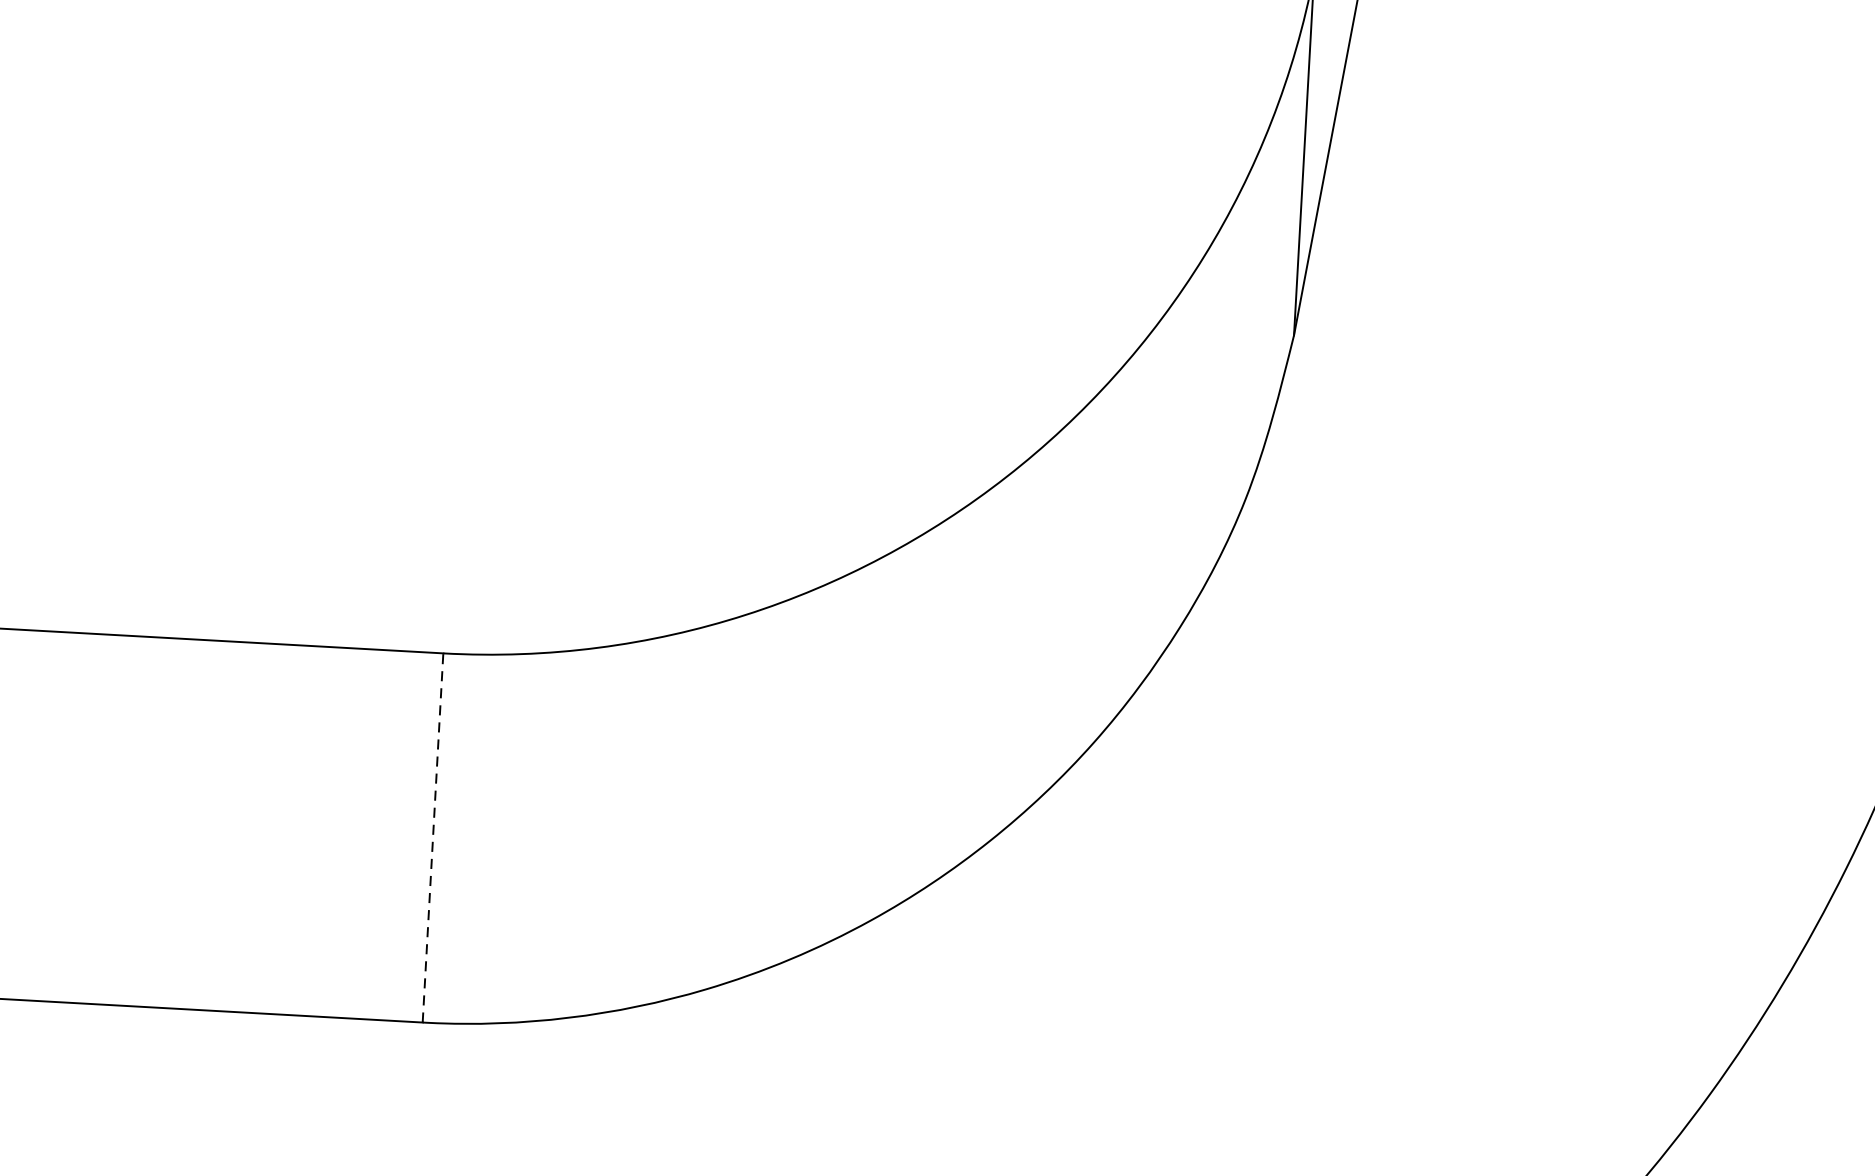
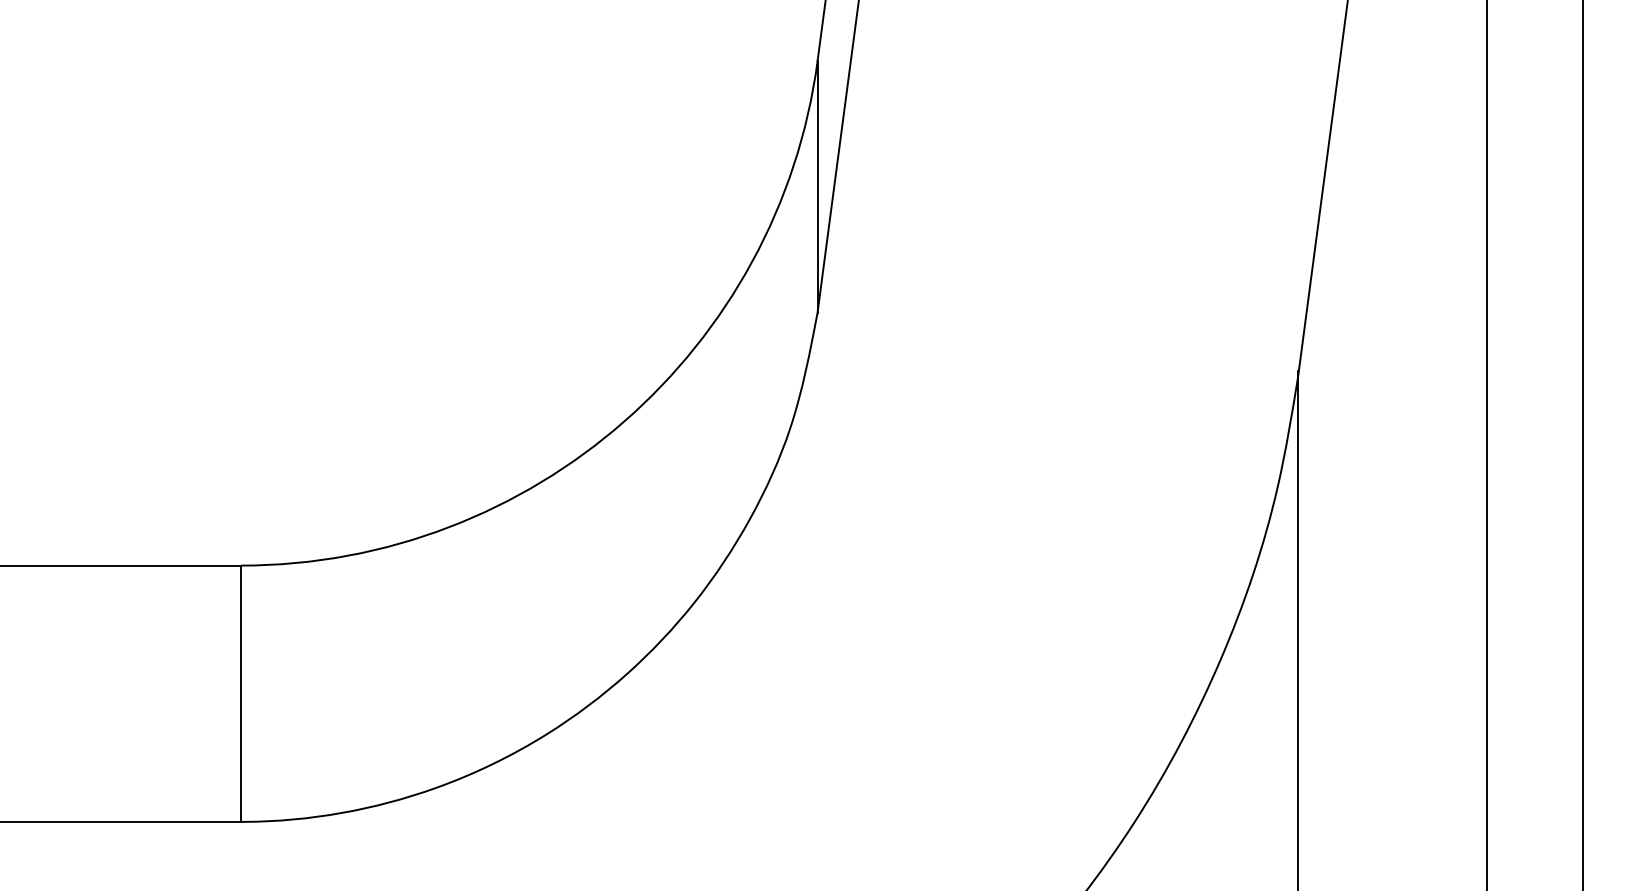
line: (433, 837) -> (241, 693), dashed -> solid

